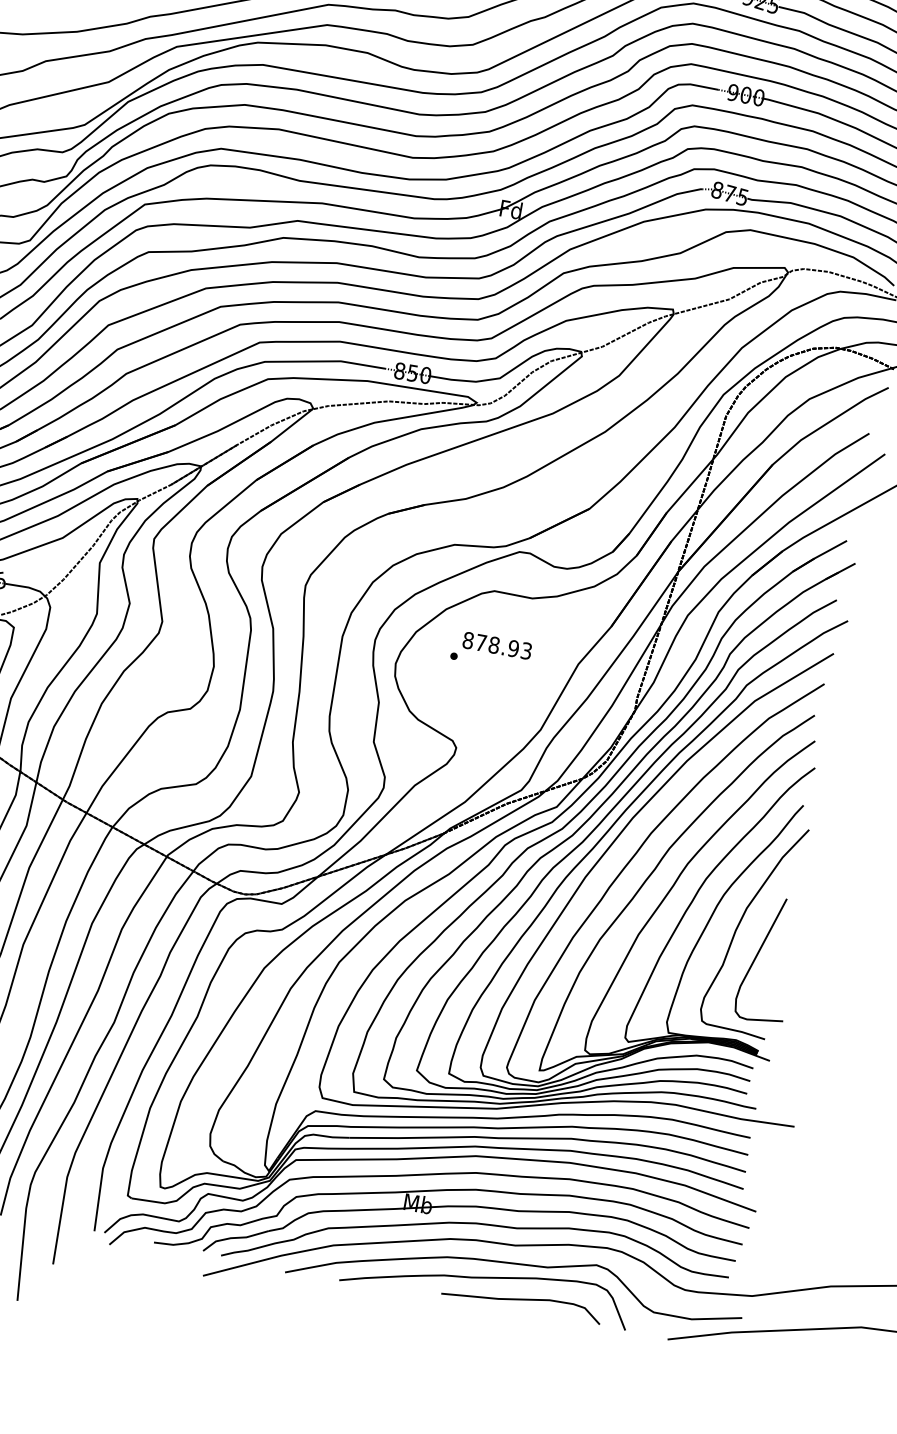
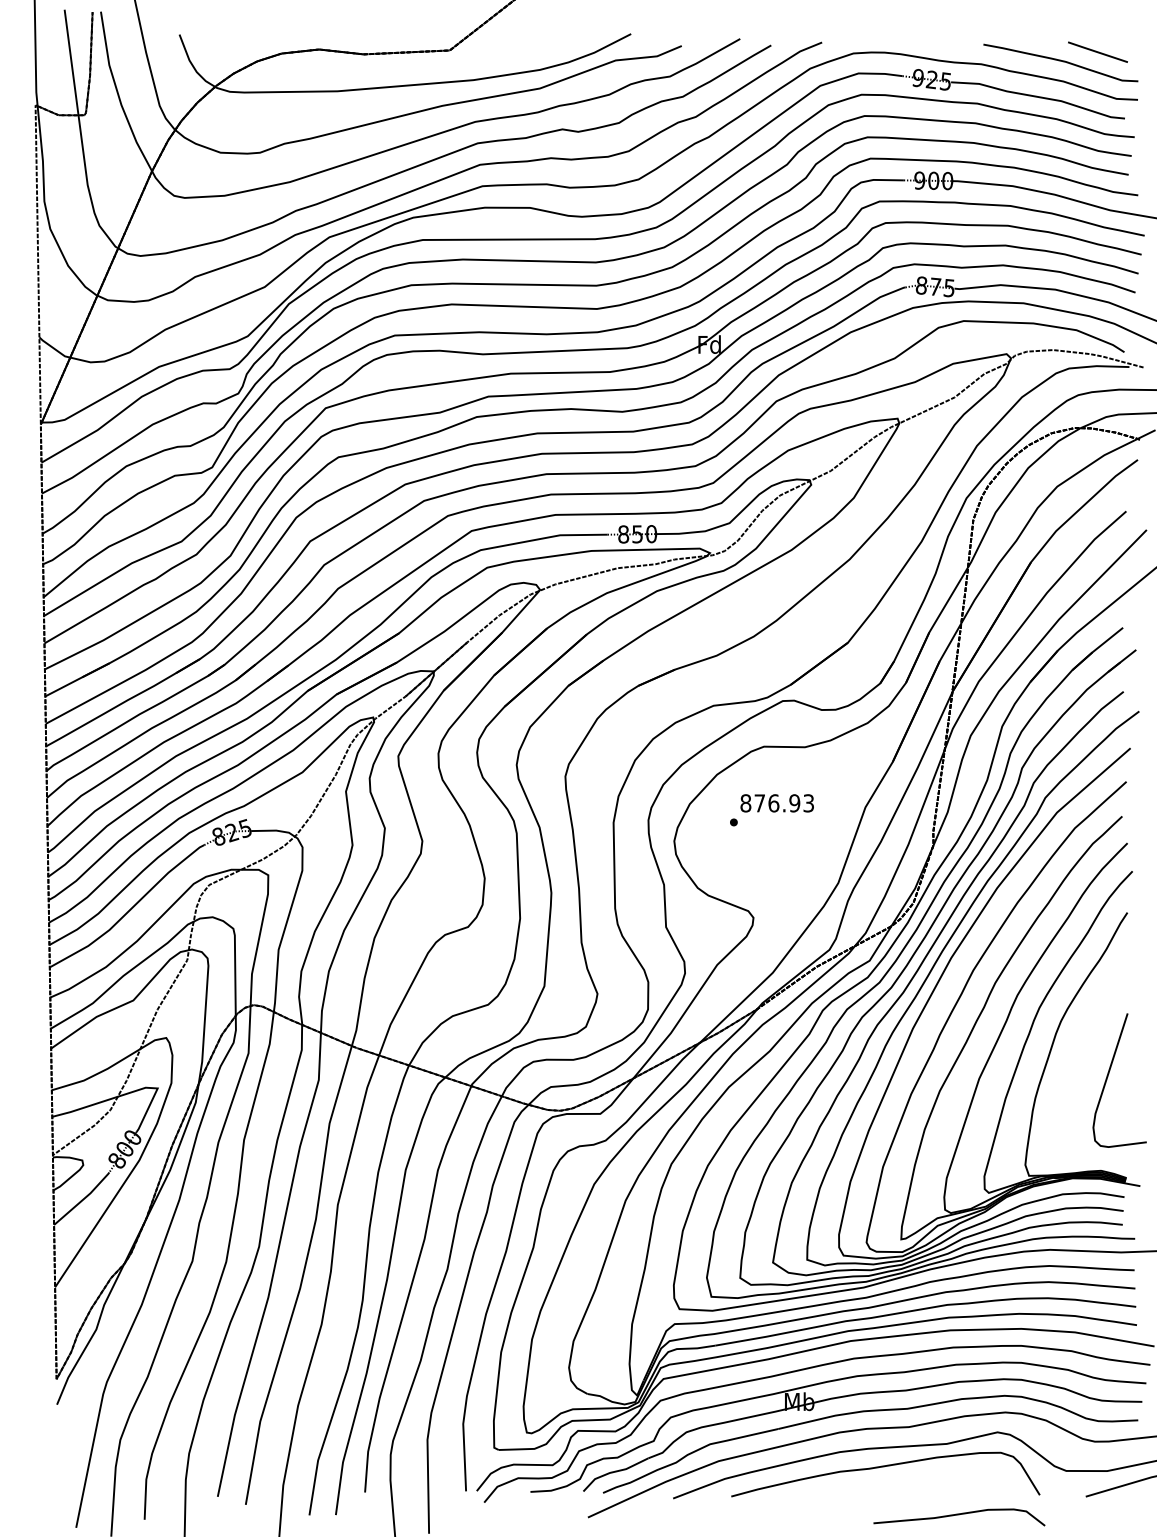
text: (493, 645) -> (773, 803), 878.93 -> 876.93
curve: (741, 921) -> (1084, 1045), removed
curve: (522, 1300) -> (959, 1515), moved

